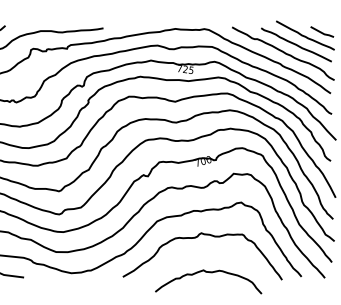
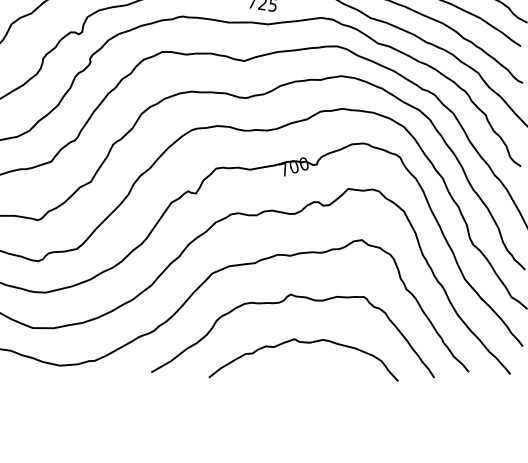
curve: (210, 273) -> (307, 344), moved

